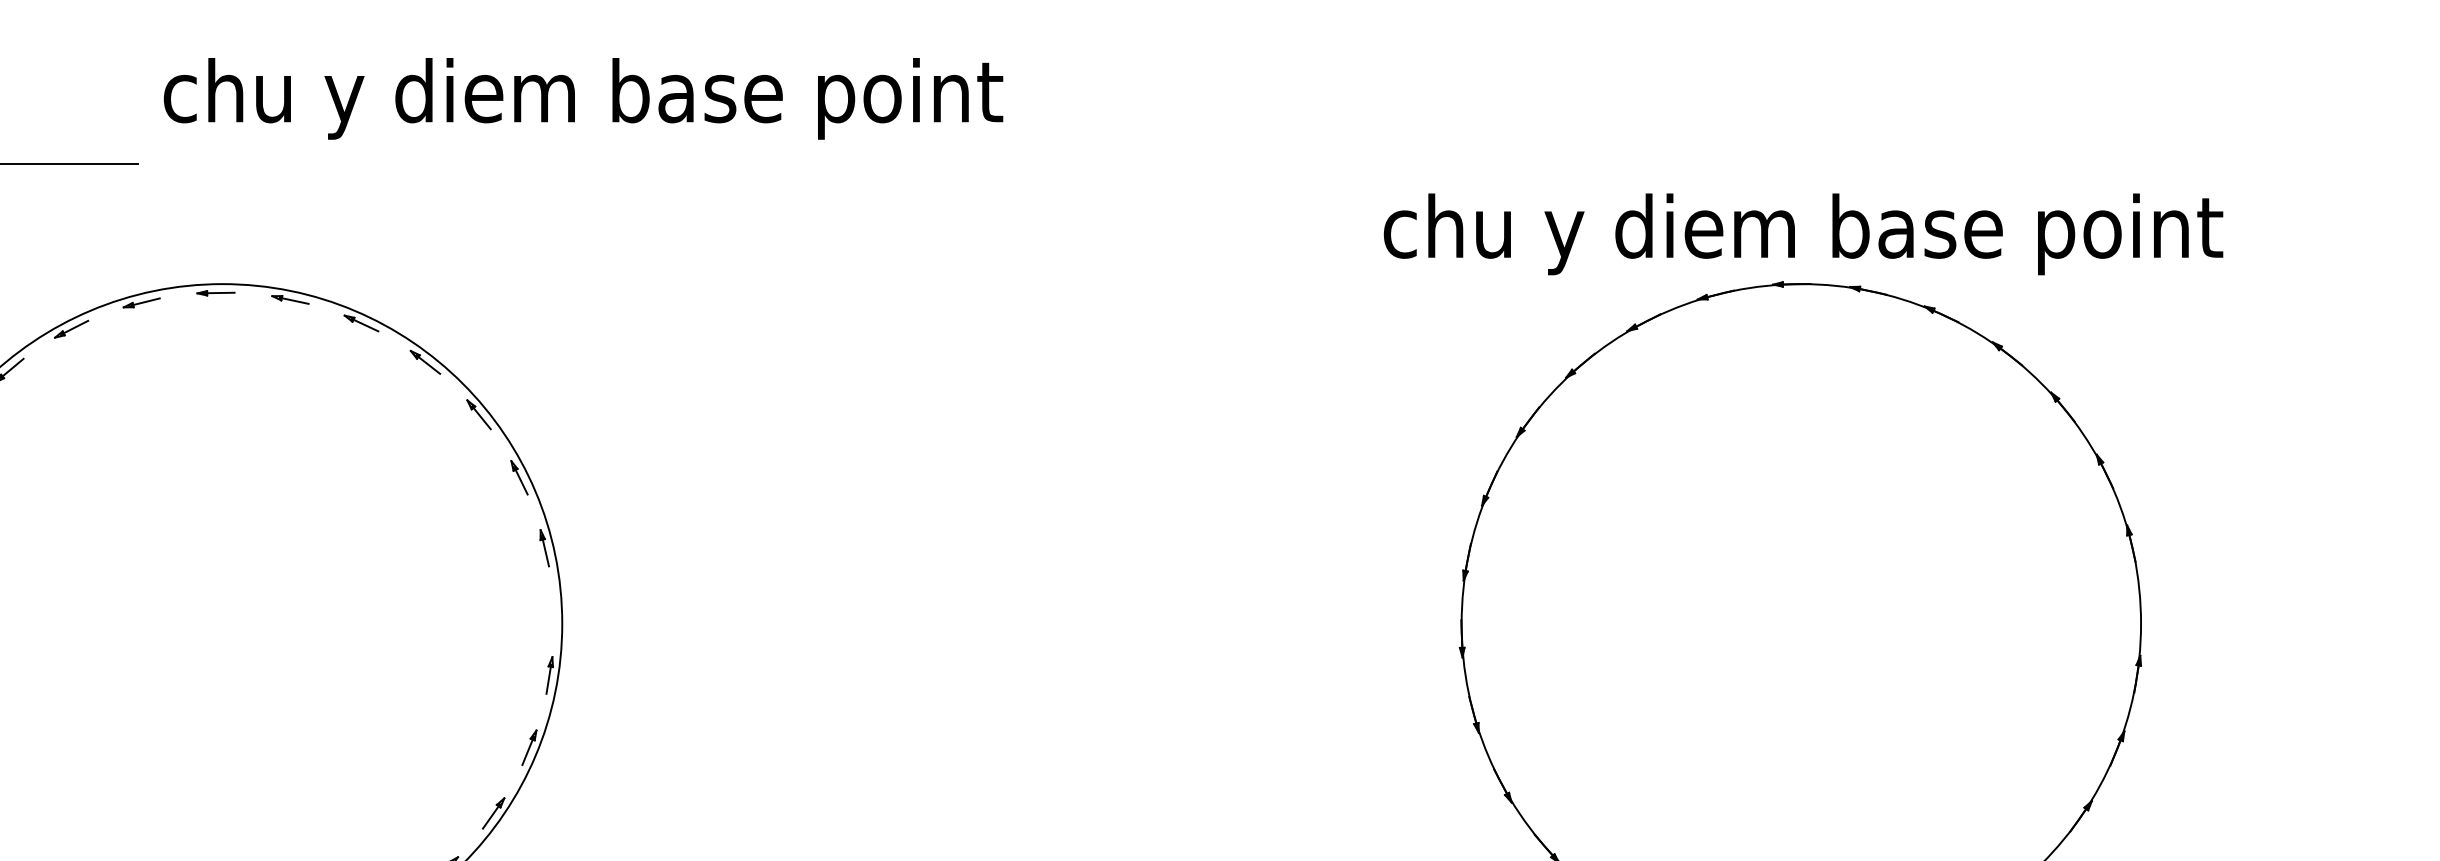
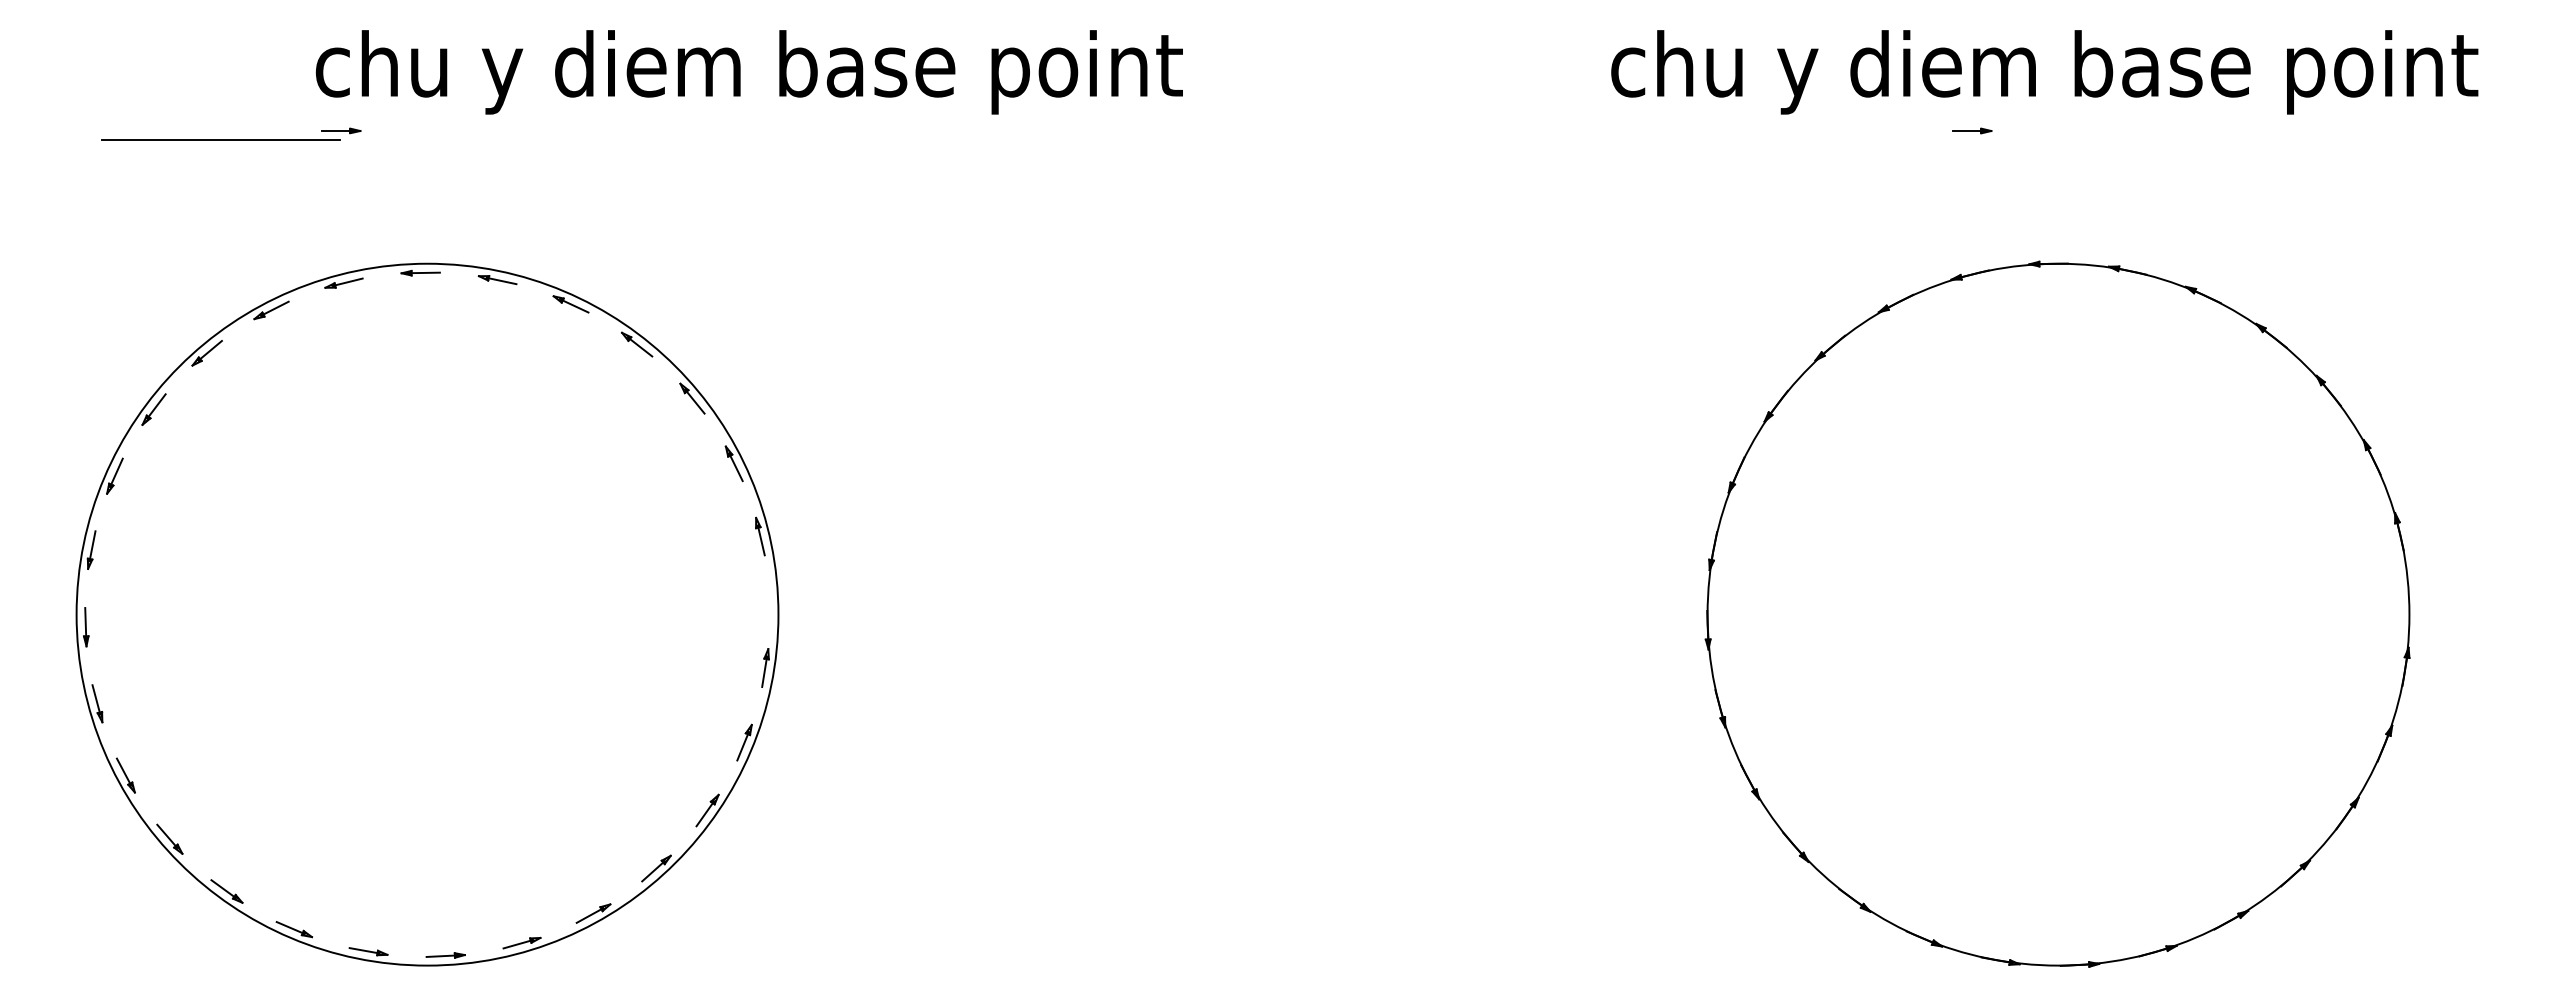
text: (582, 98) -> (748, 72), moved
part: (139, 155) -> (341, 130), added
part: (1718, 155) -> (1972, 130), added
text: (1803, 234) -> (2044, 72), moved

